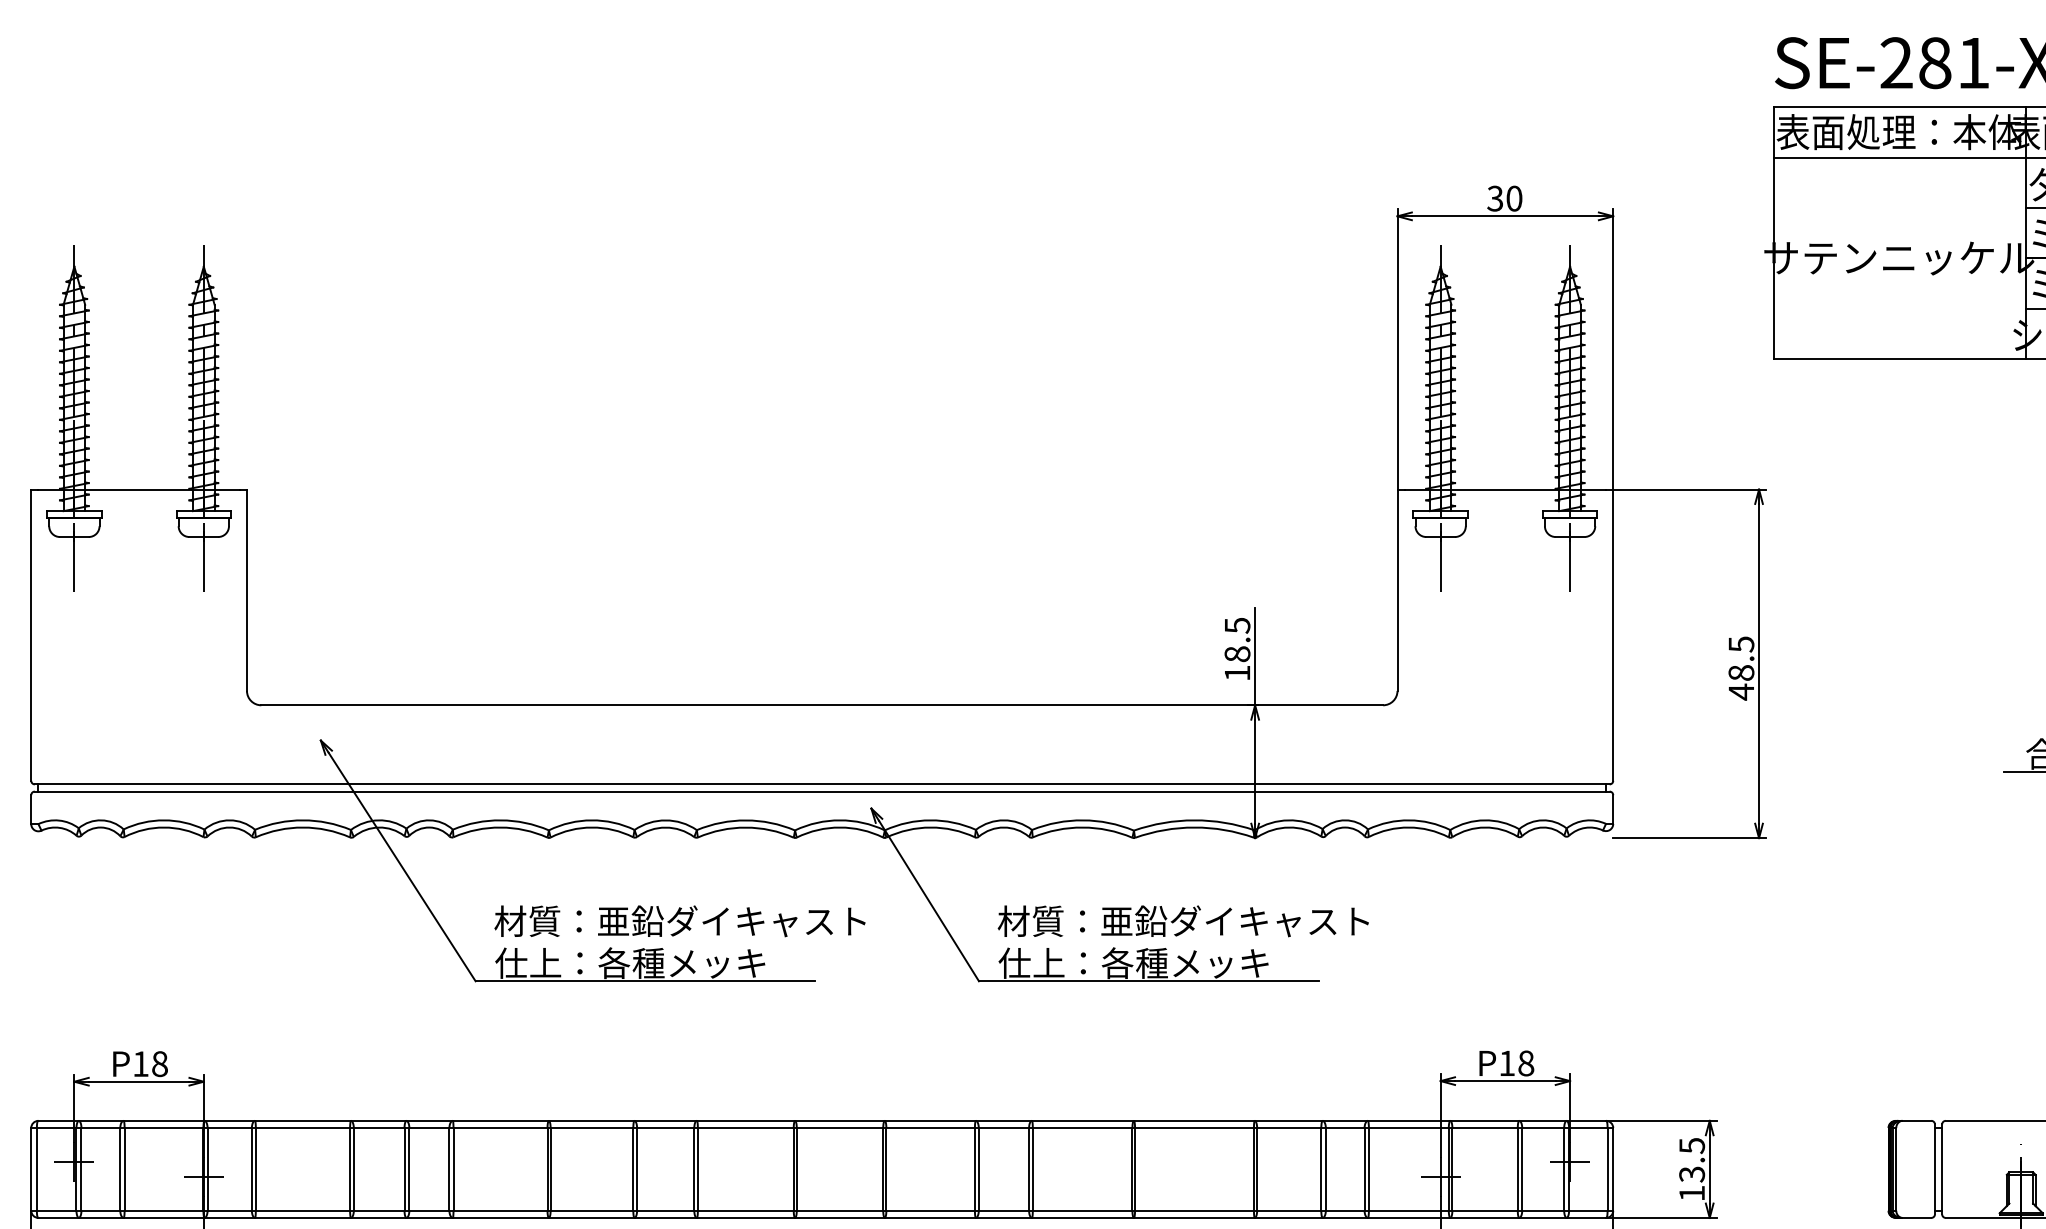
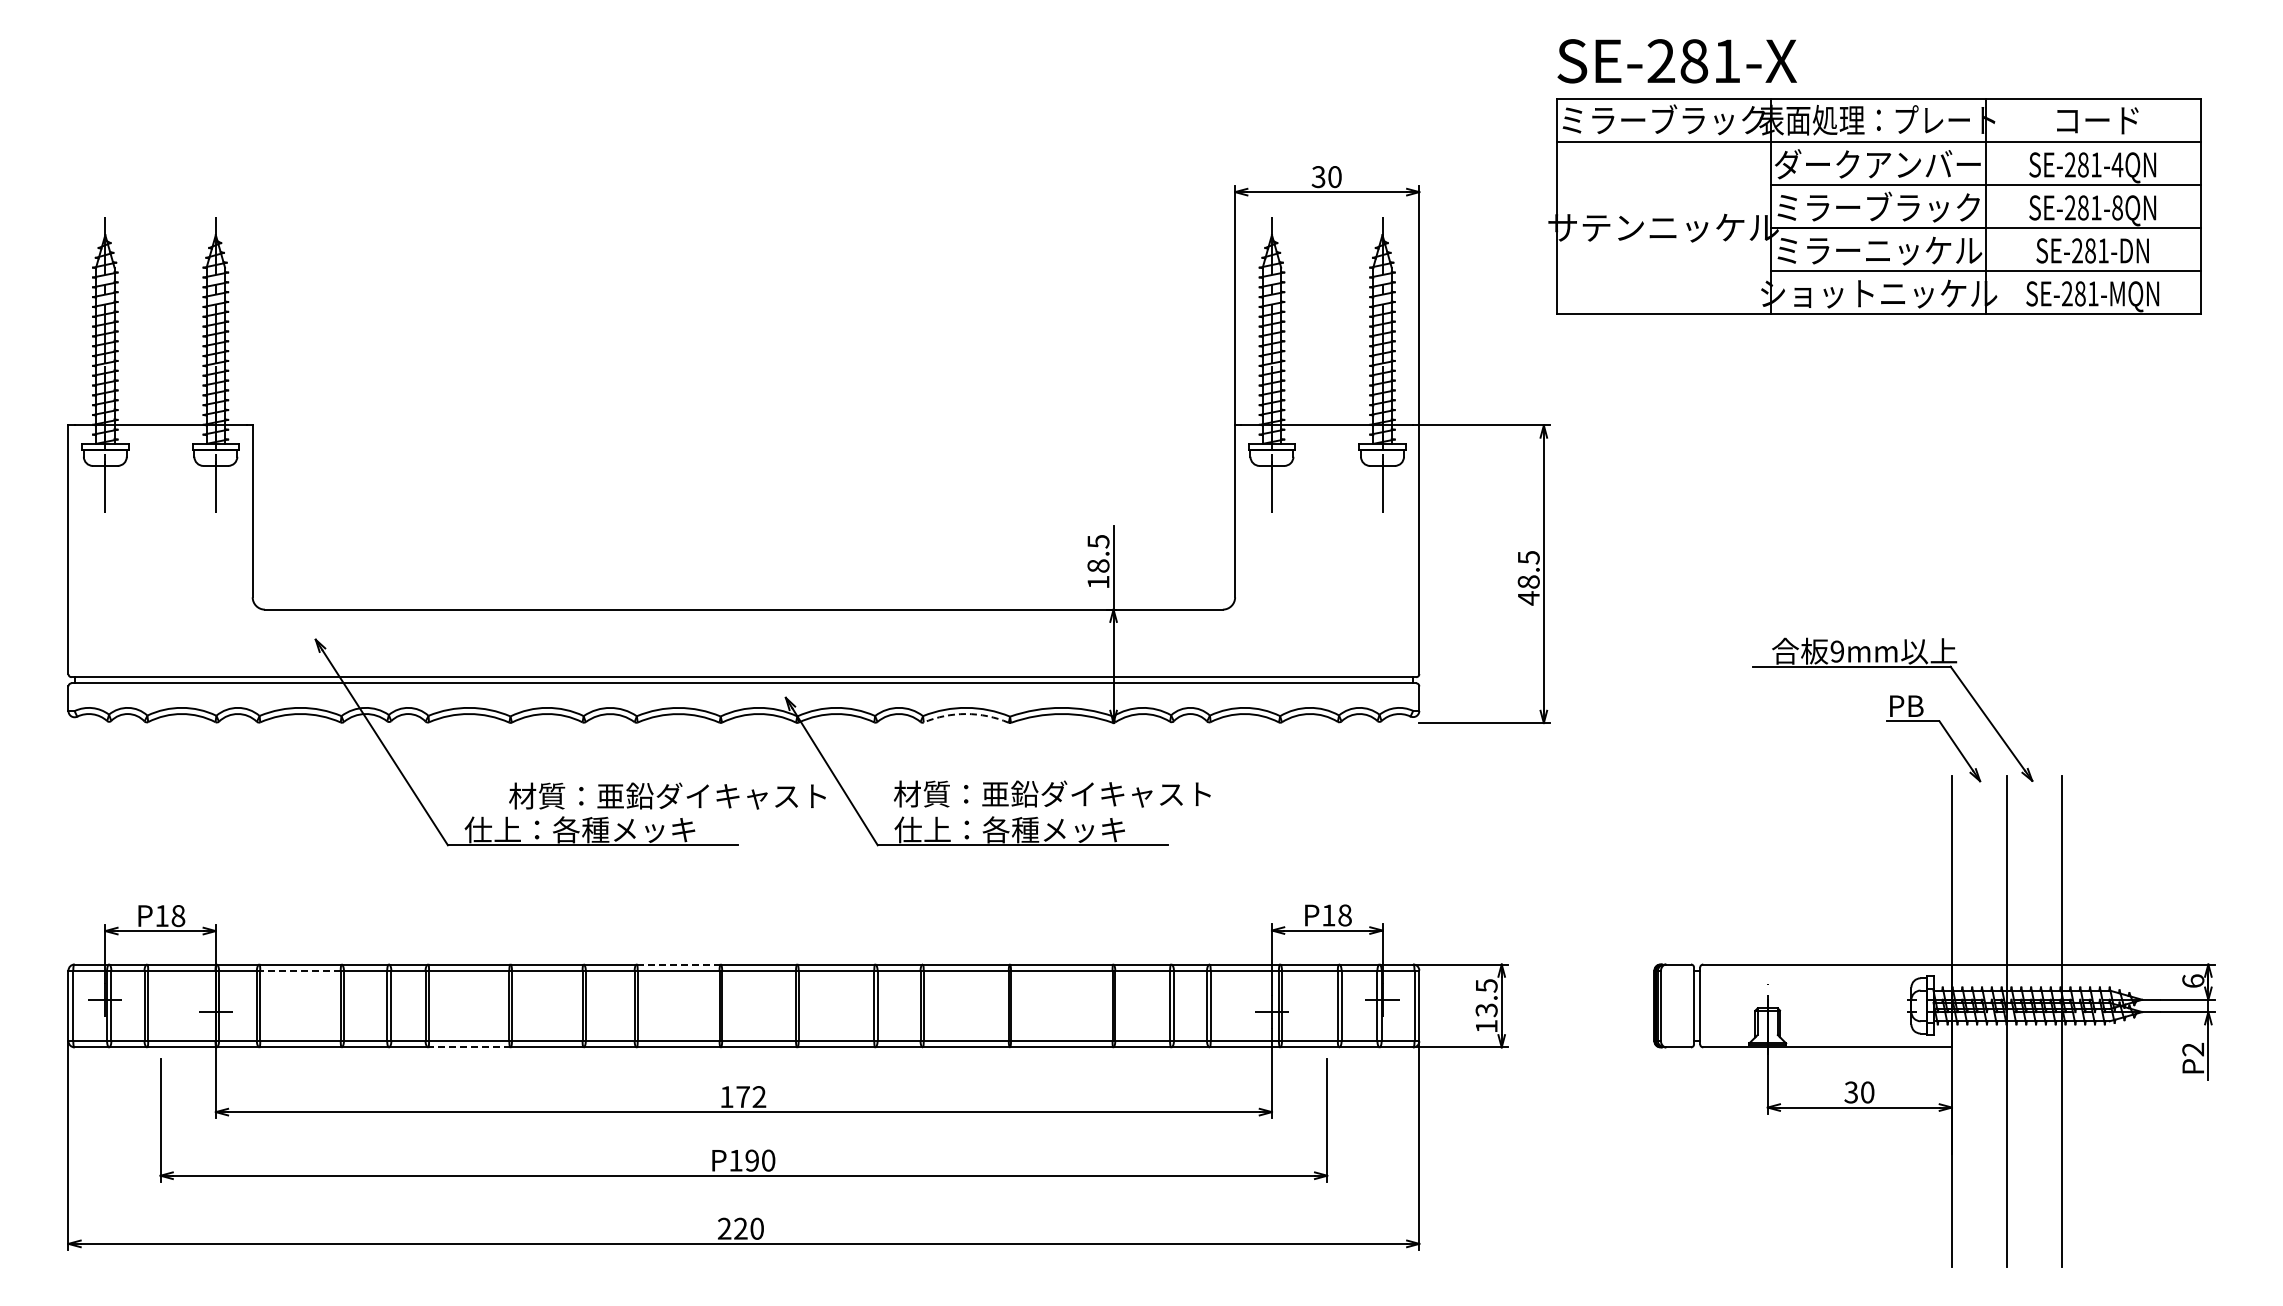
text: (1899, 131) -> (1663, 119), 表面処理：本体 -> ミラーブラック
arc: (1082, 828) -> (966, 714), solid -> dashed
text: (680, 920) -> (667, 795), moved
line: (745, 1120) -> (678, 964), solid -> dashed
line: (302, 1127) -> (300, 970), solid -> dashed
line: (500, 1218) -> (469, 1047), solid -> dashed

